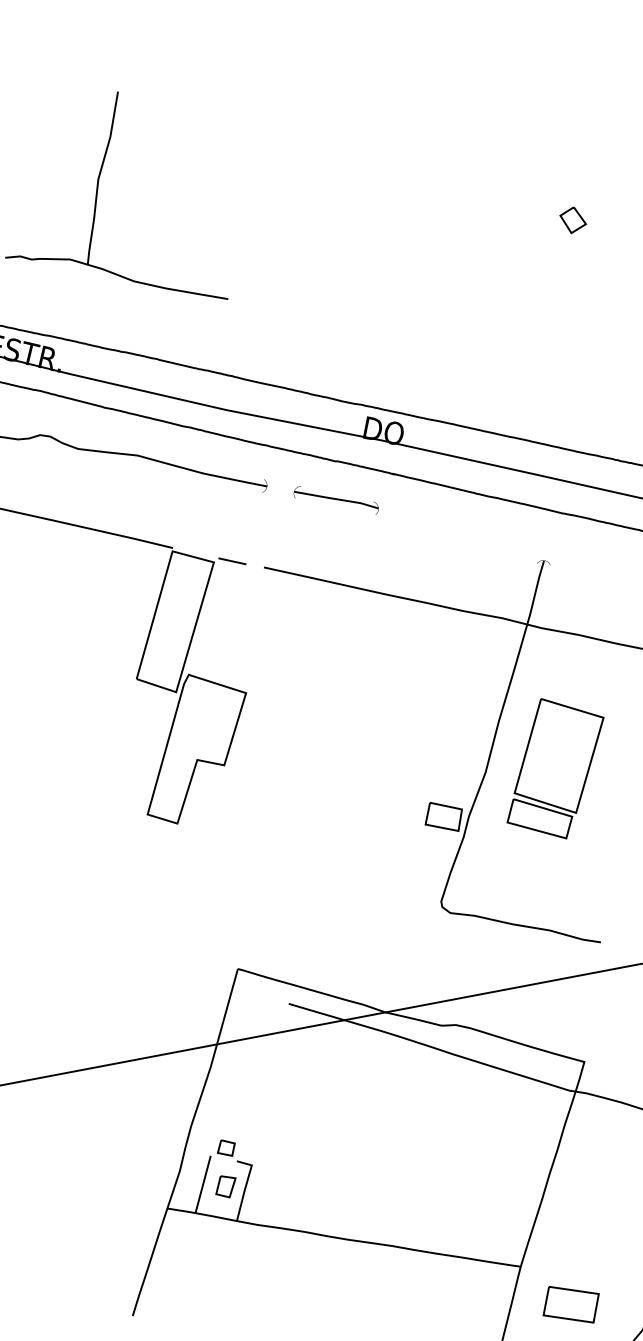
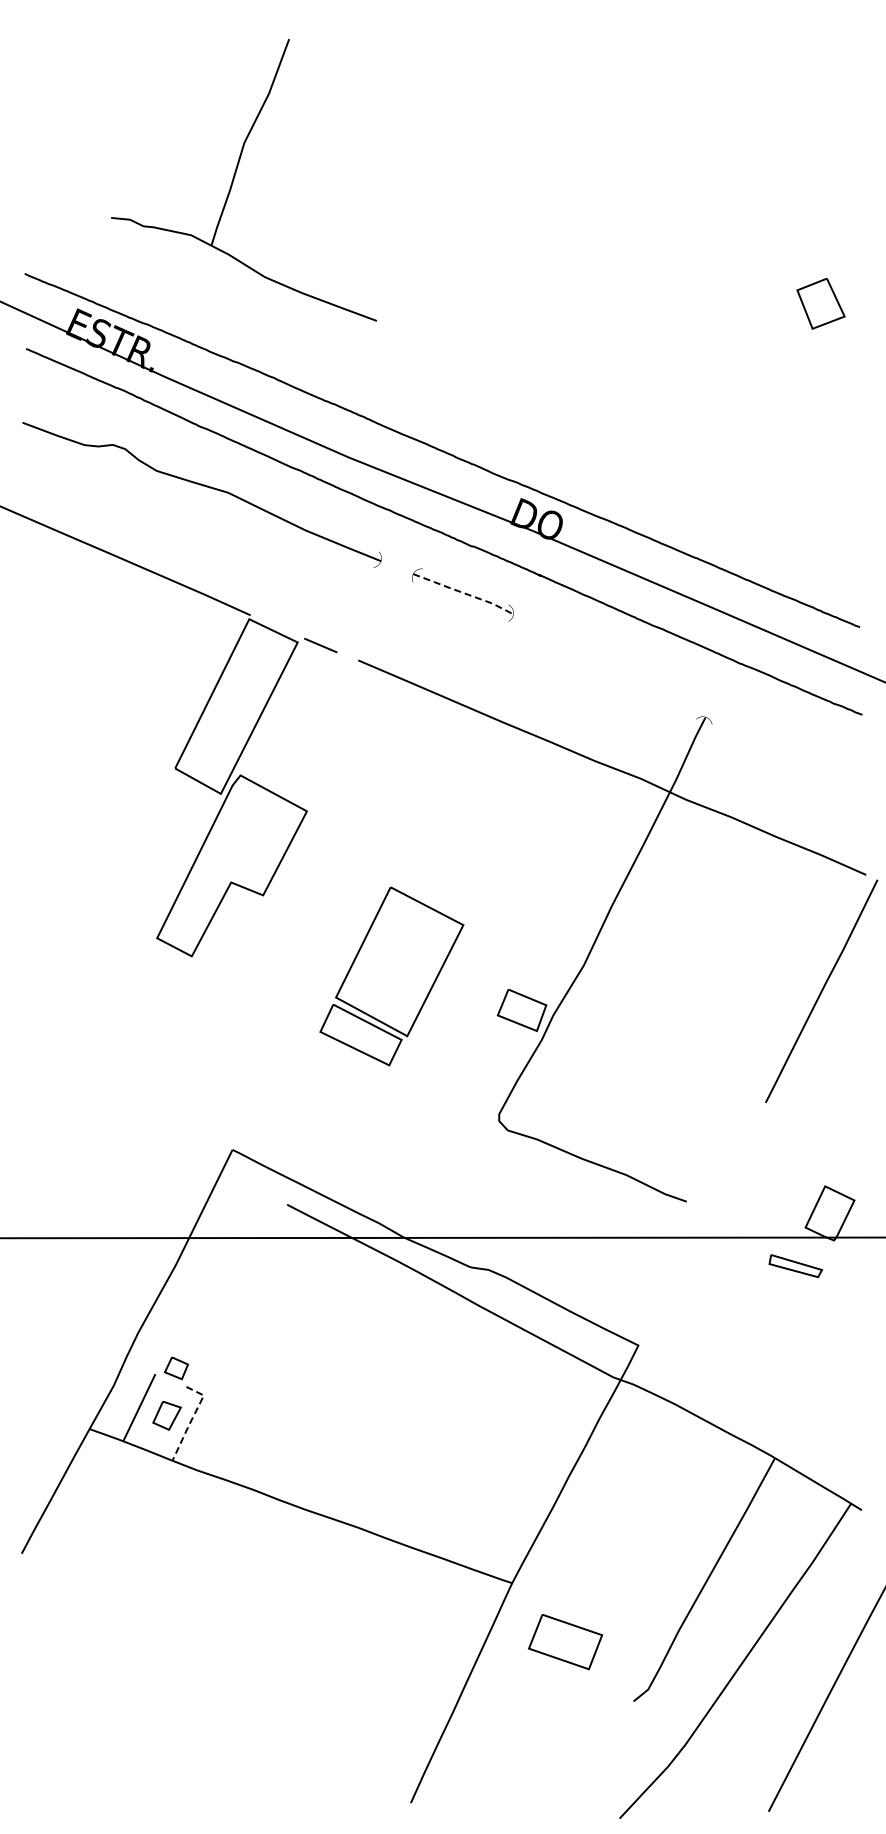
part: (572, 219) -> (820, 303), size x1.6
line: (336, 499) -> (463, 593), solid -> dashed
part: (554, 768) -> (391, 976), moved
line: (246, 1185) -> (192, 1419), solid -> dashed

